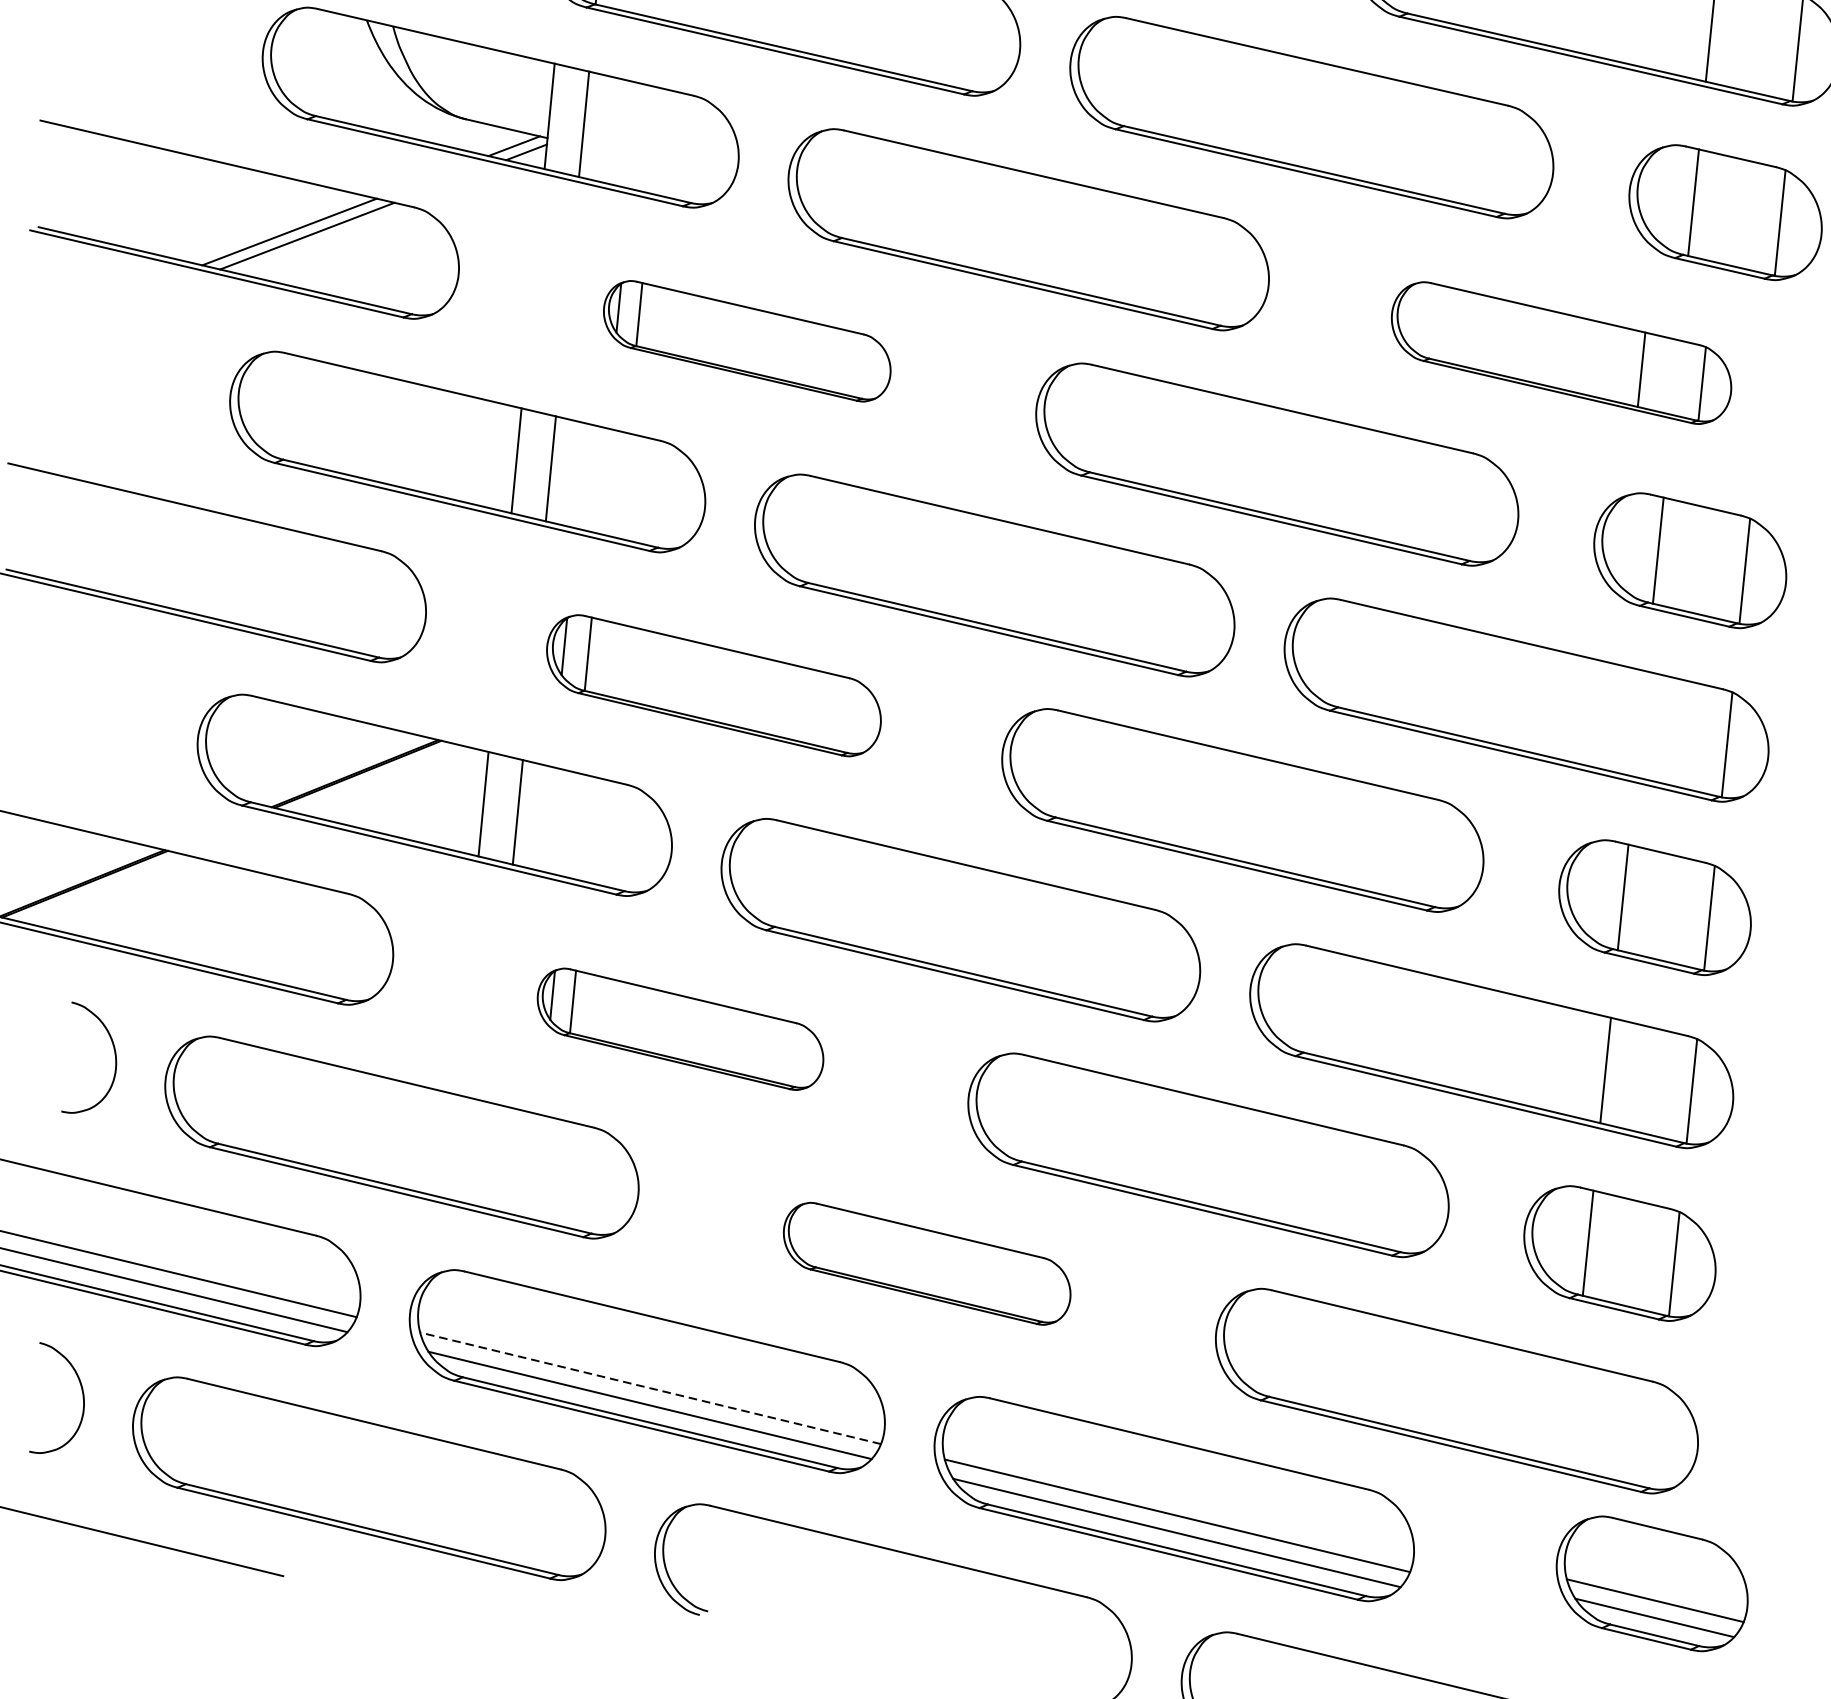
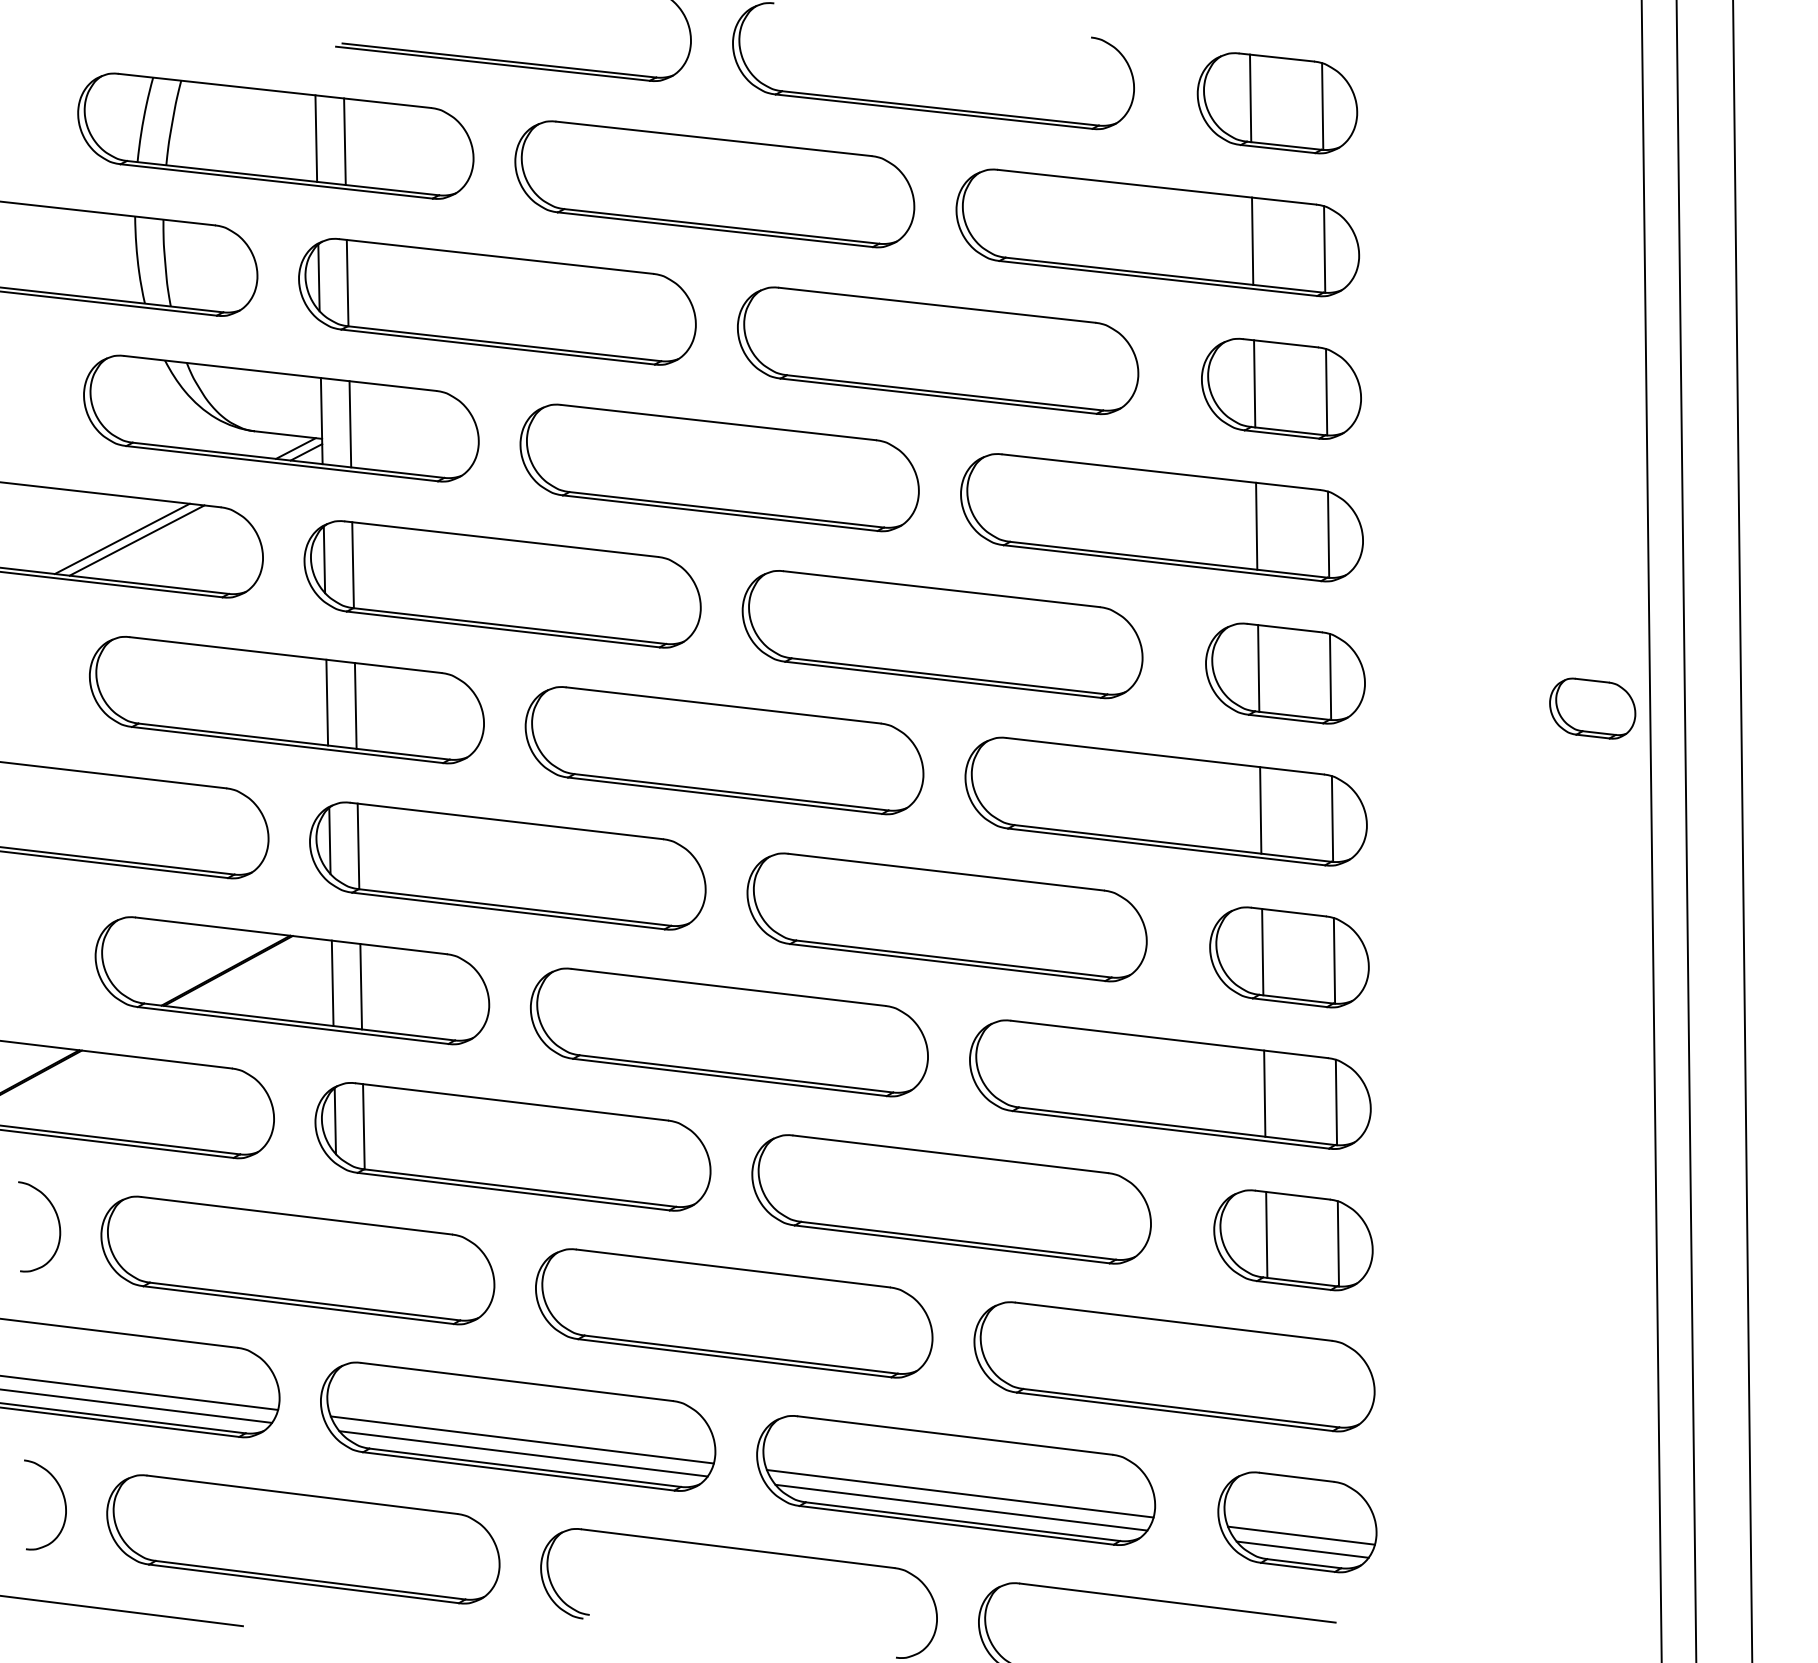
part: (747, 341) -> (502, 584), size x1.67
part: (1560, 352) -> (1161, 517), size x1.43
part: (713, 685) -> (507, 865), size x1.43
line: (1640, 724) -> (1260, 810), added
part: (679, 1028) -> (512, 1146), size x1.67
part: (927, 1263) -> (734, 1313), size x1.67
line: (650, 1387) -> (522, 1439), dashed -> solid
part: (1652, 1584) -> (1297, 1522), moved

